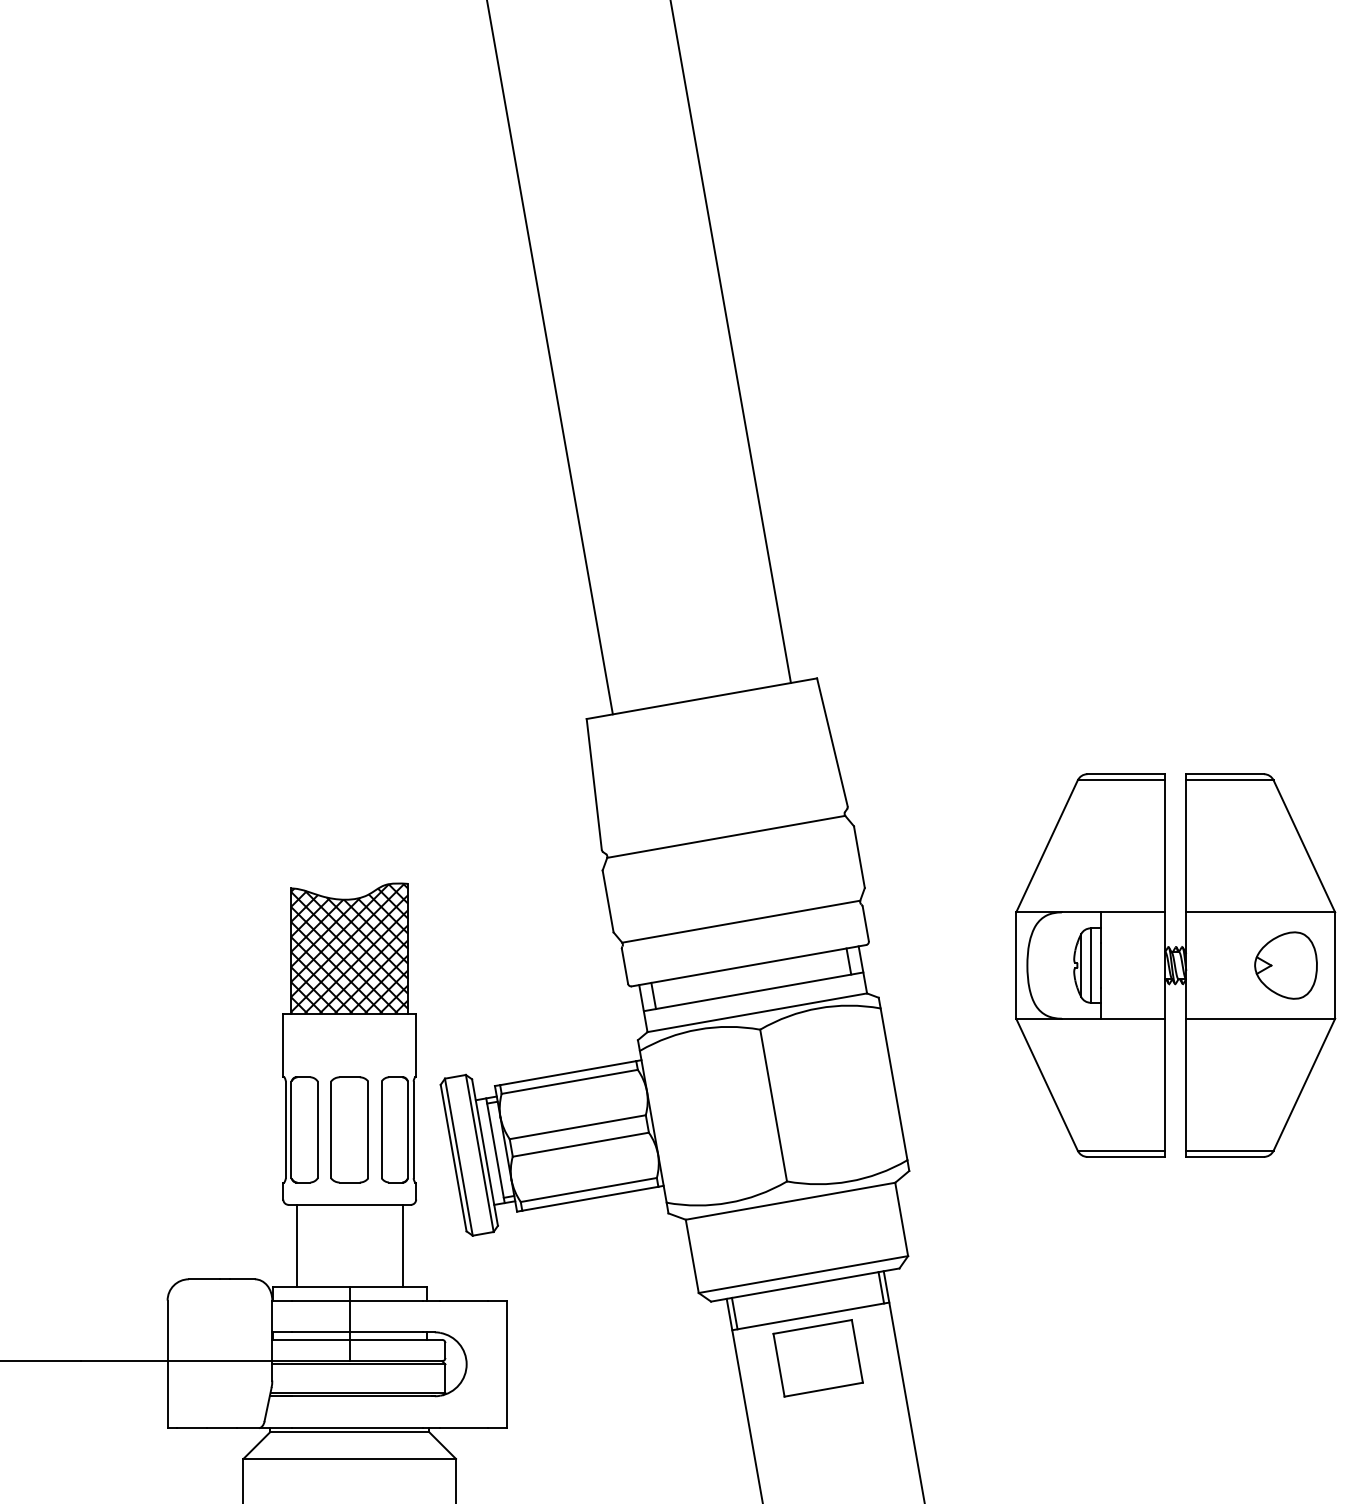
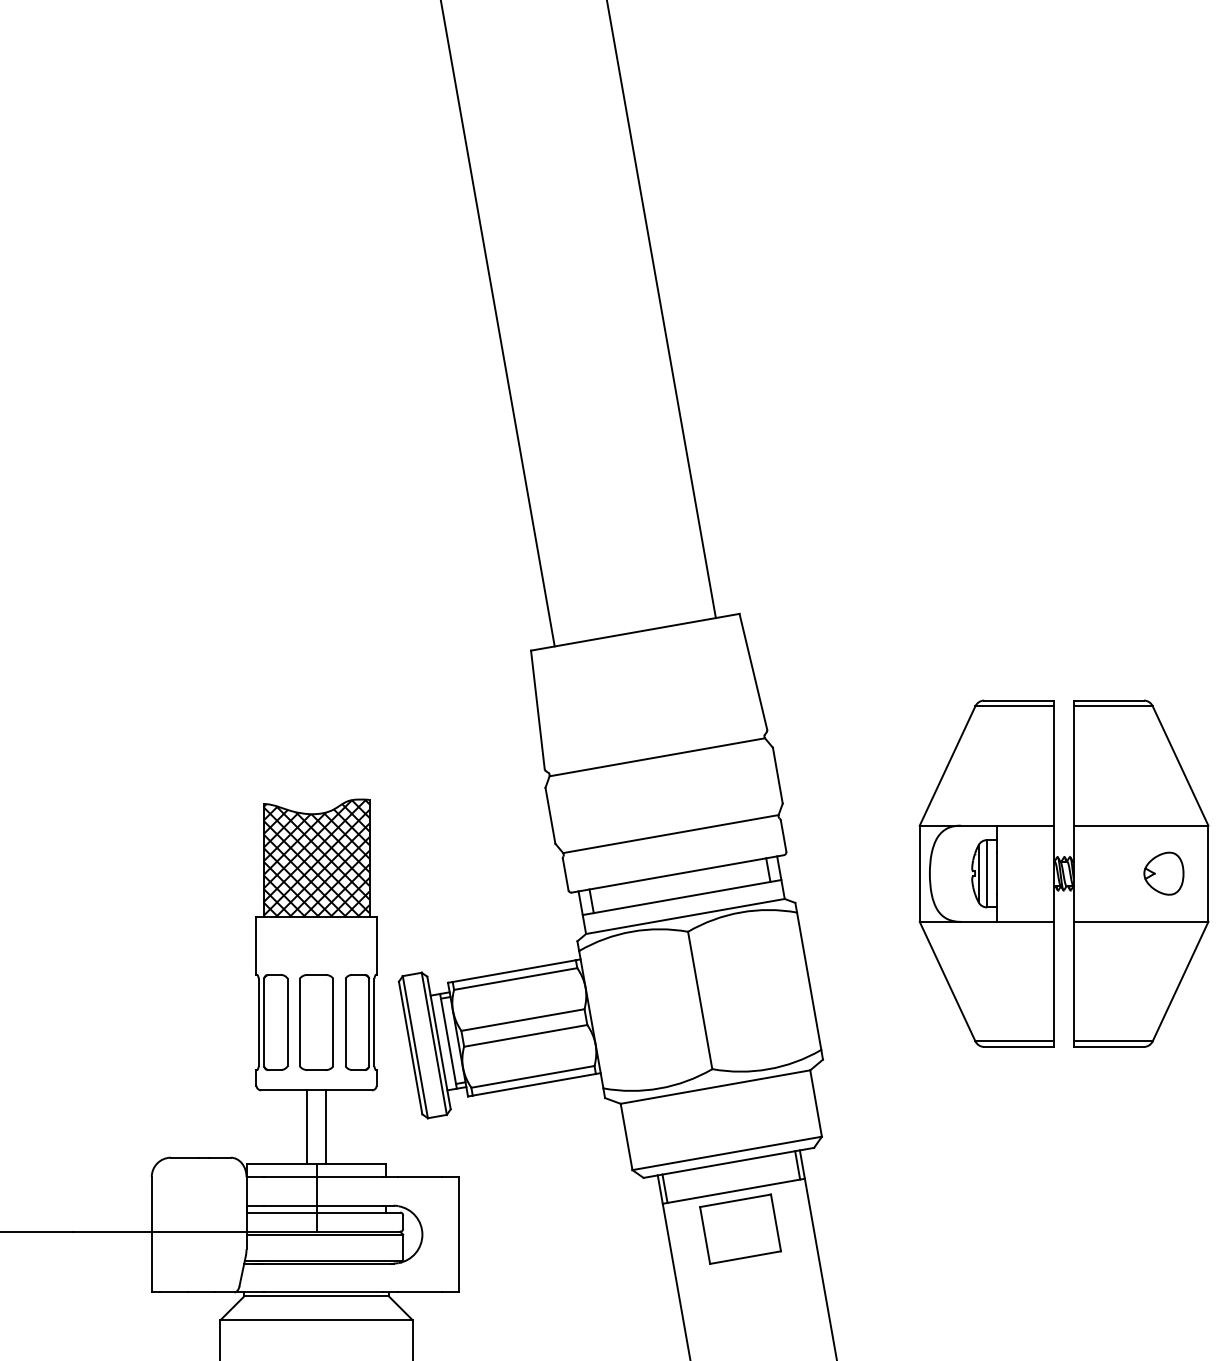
part: (1285, 965) -> (1163, 873), size x0.7
line: (296, 1245) -> (307, 1127), moved
line: (402, 1245) -> (325, 1127), moved

